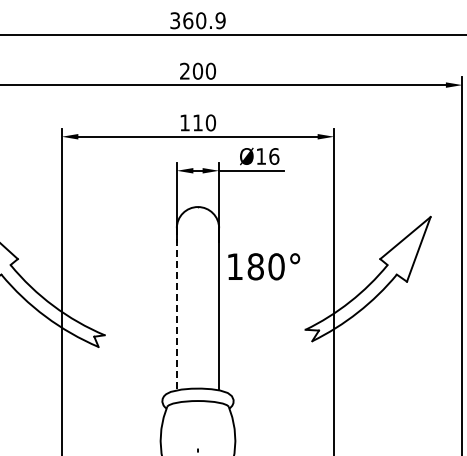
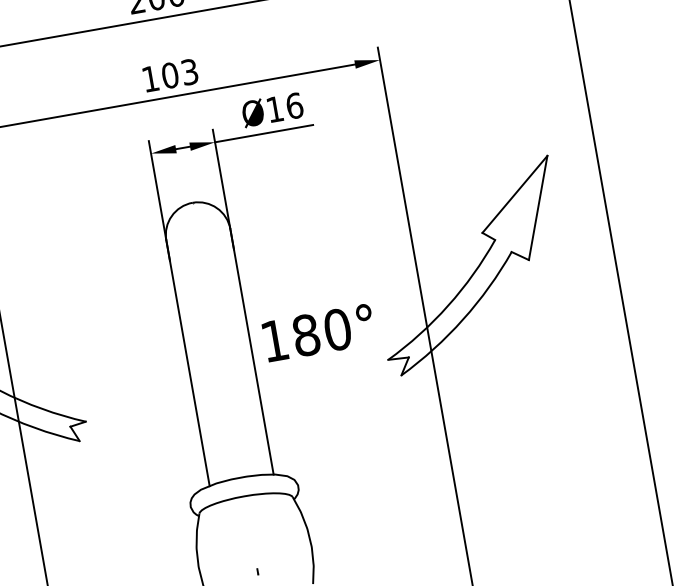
text: (203, 122) -> (178, 73), 110 -> 103
text: (264, 266) -> (319, 332), moved
line: (176, 309) -> (187, 363), dashed -> solid

